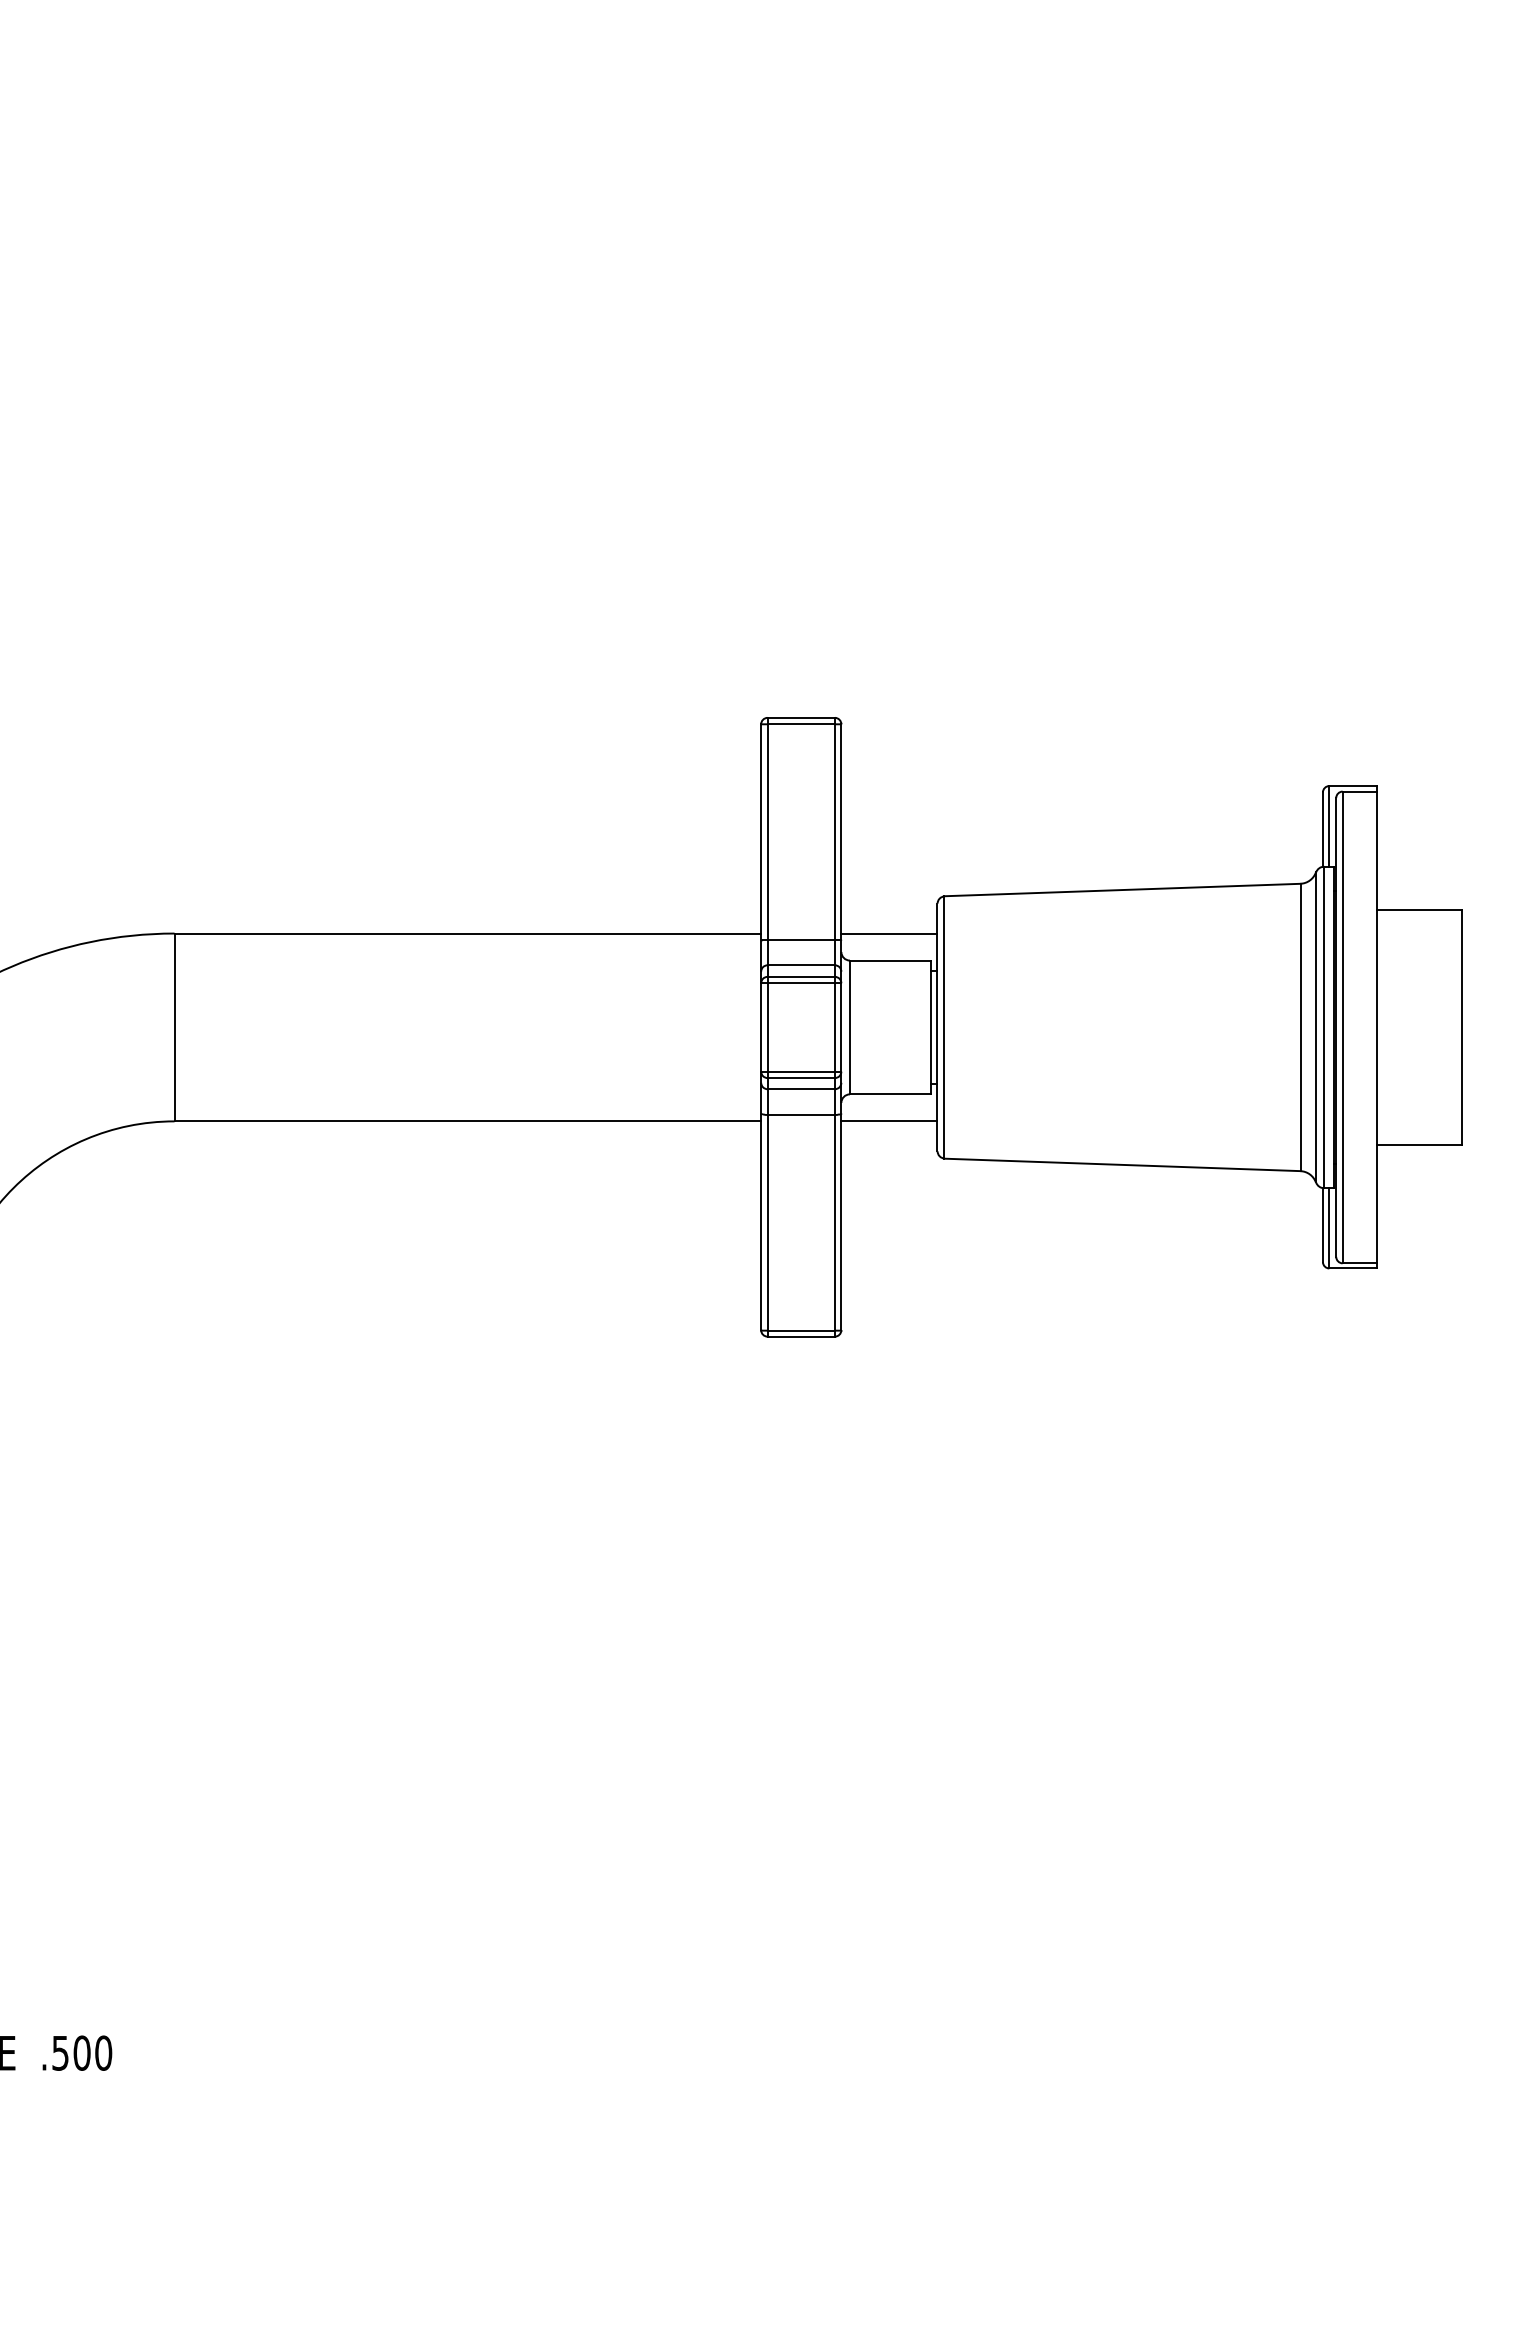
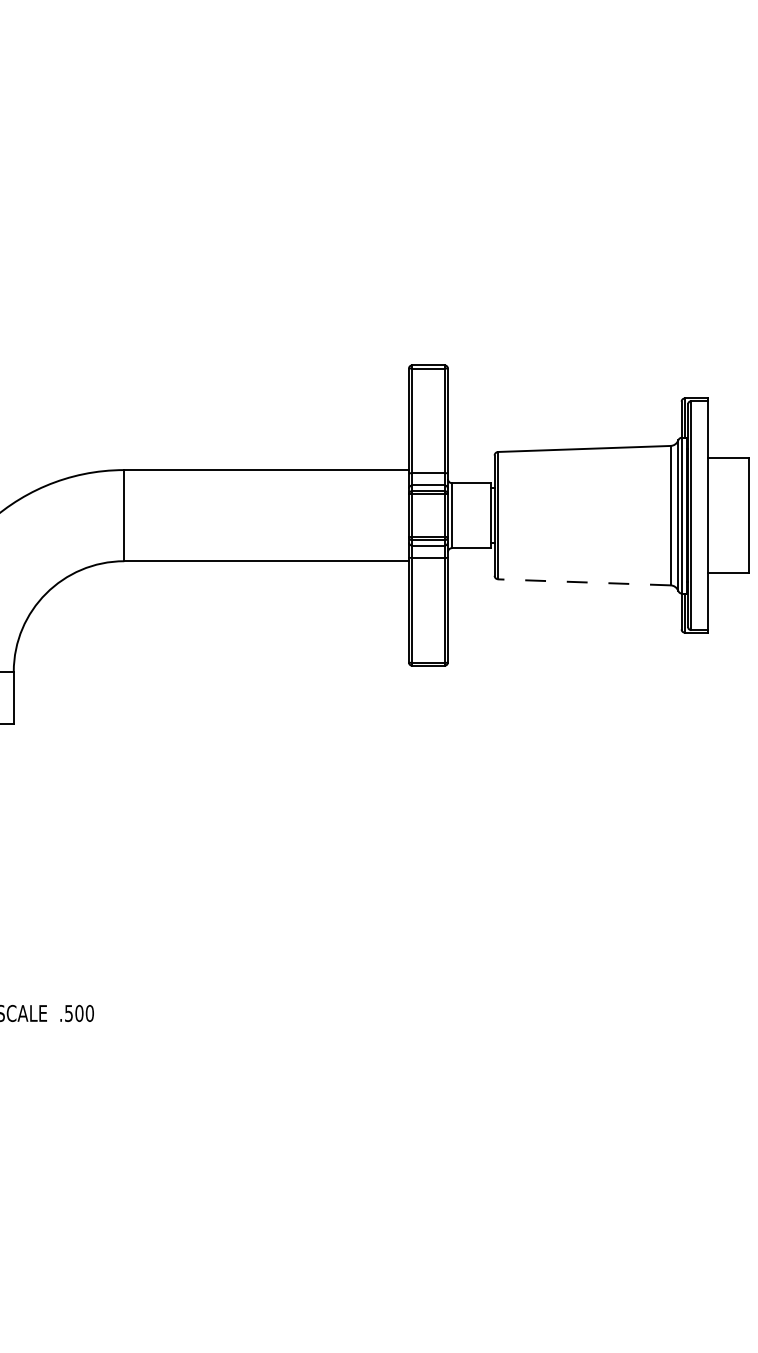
line: (887, 934) -> (470, 470), removed
line: (887, 1121) -> (470, 561), removed
line: (1122, 1165) -> (584, 582), solid -> dashed

